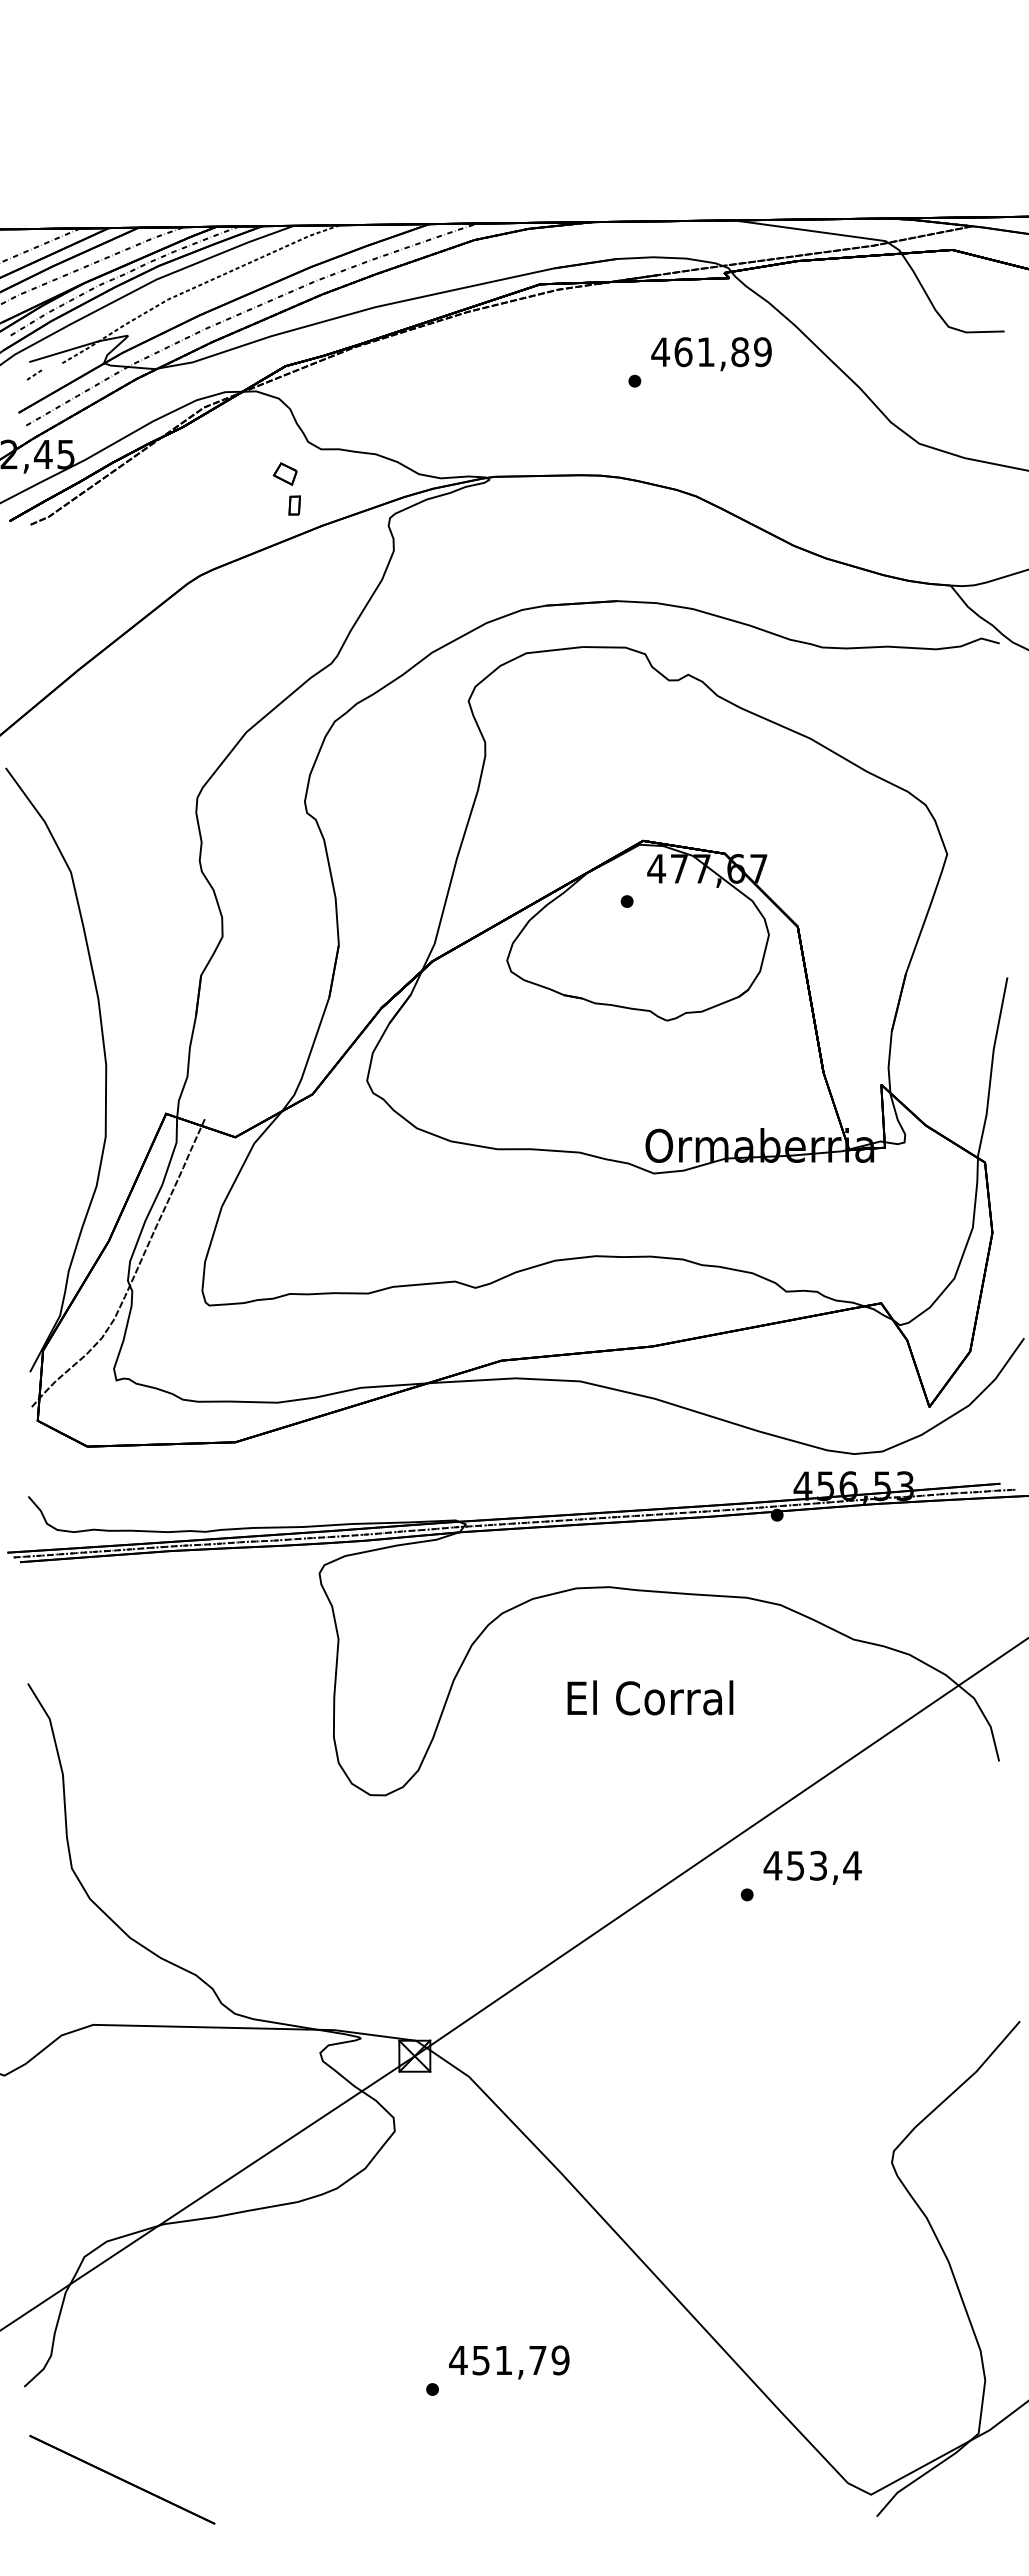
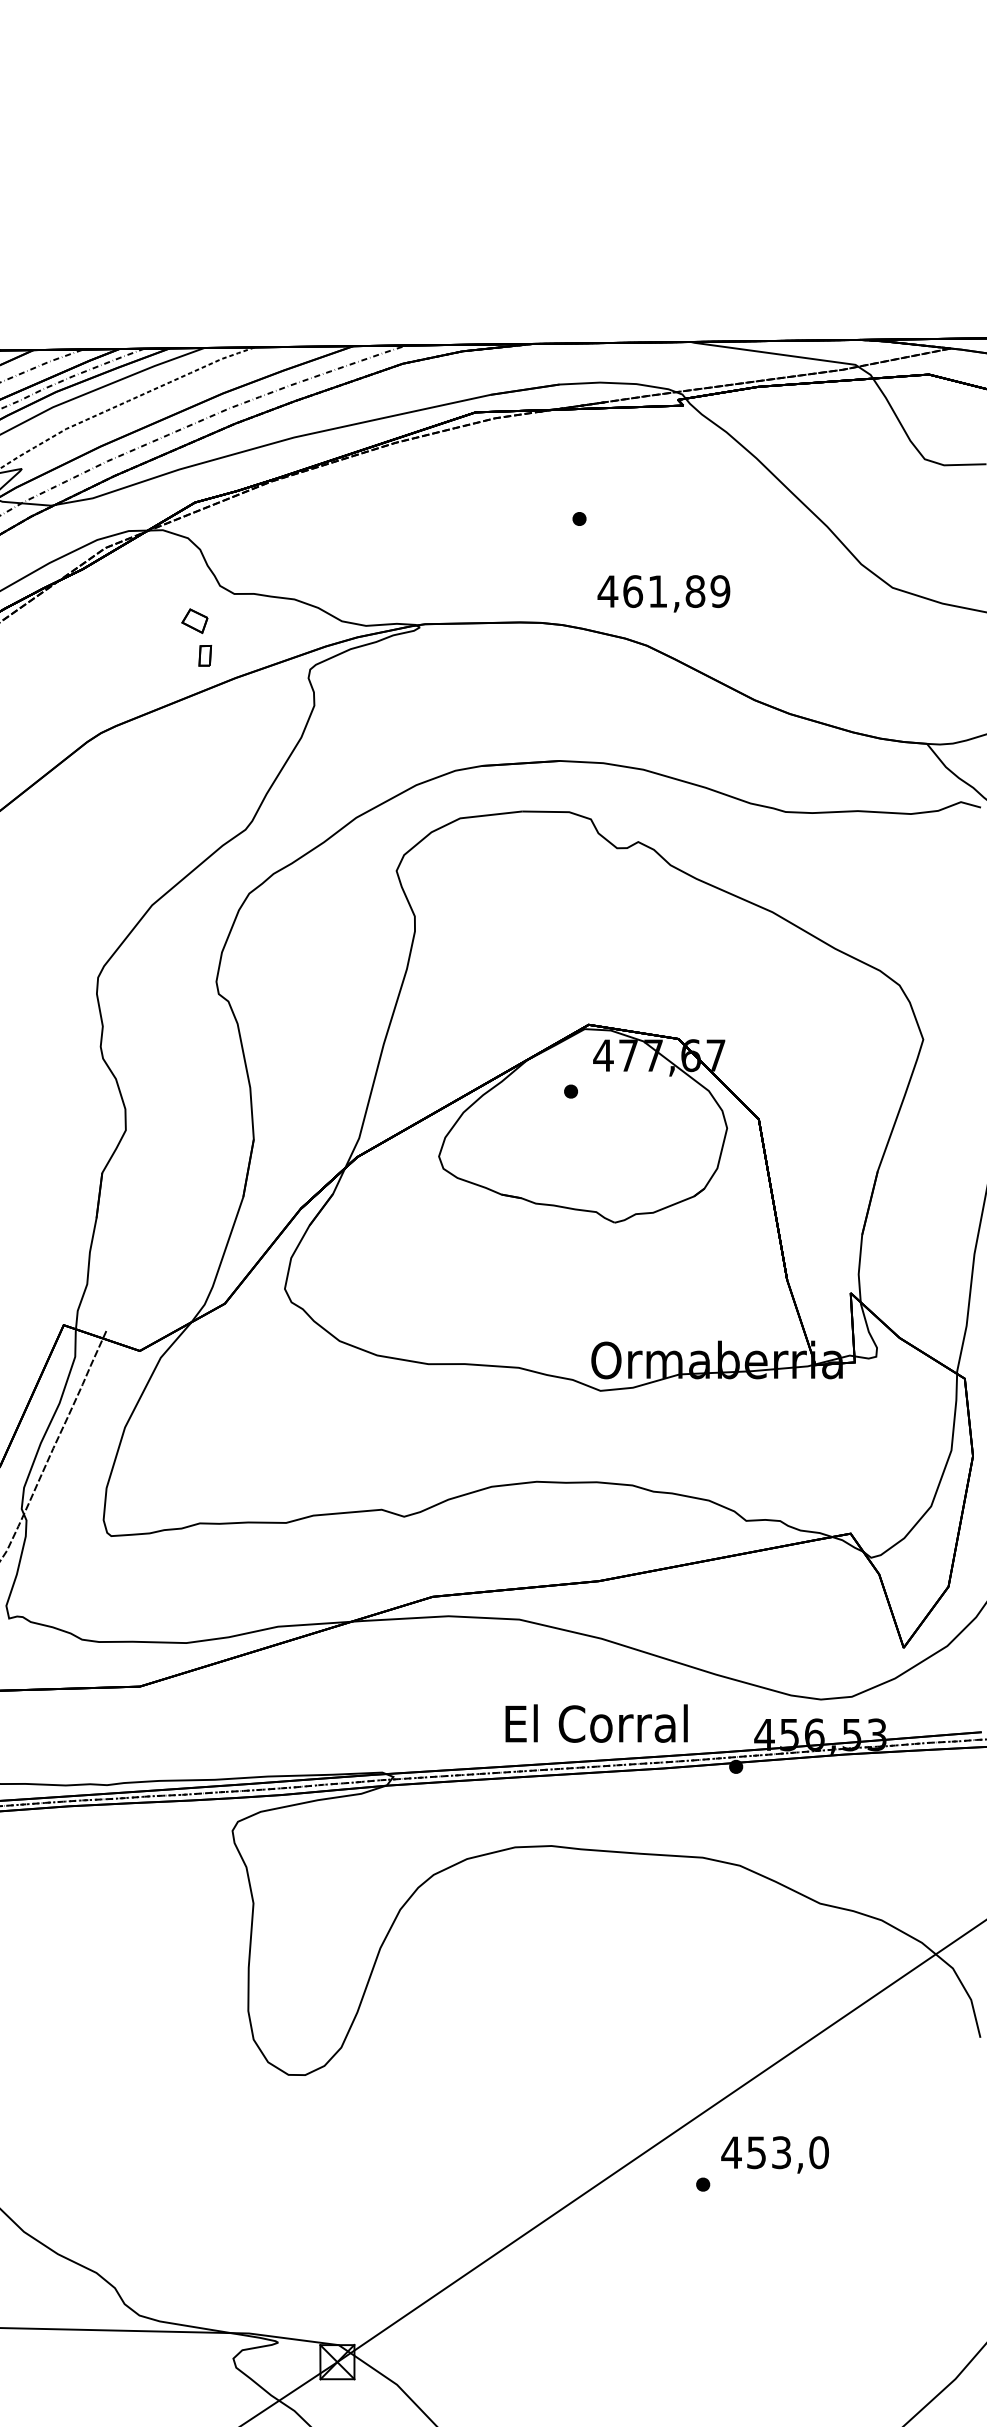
text: (711, 354) -> (663, 594), moved
text: (650, 1697) -> (596, 1723), moved
text: (852, 1865) -> (819, 2152), 453,4 -> 453,0

